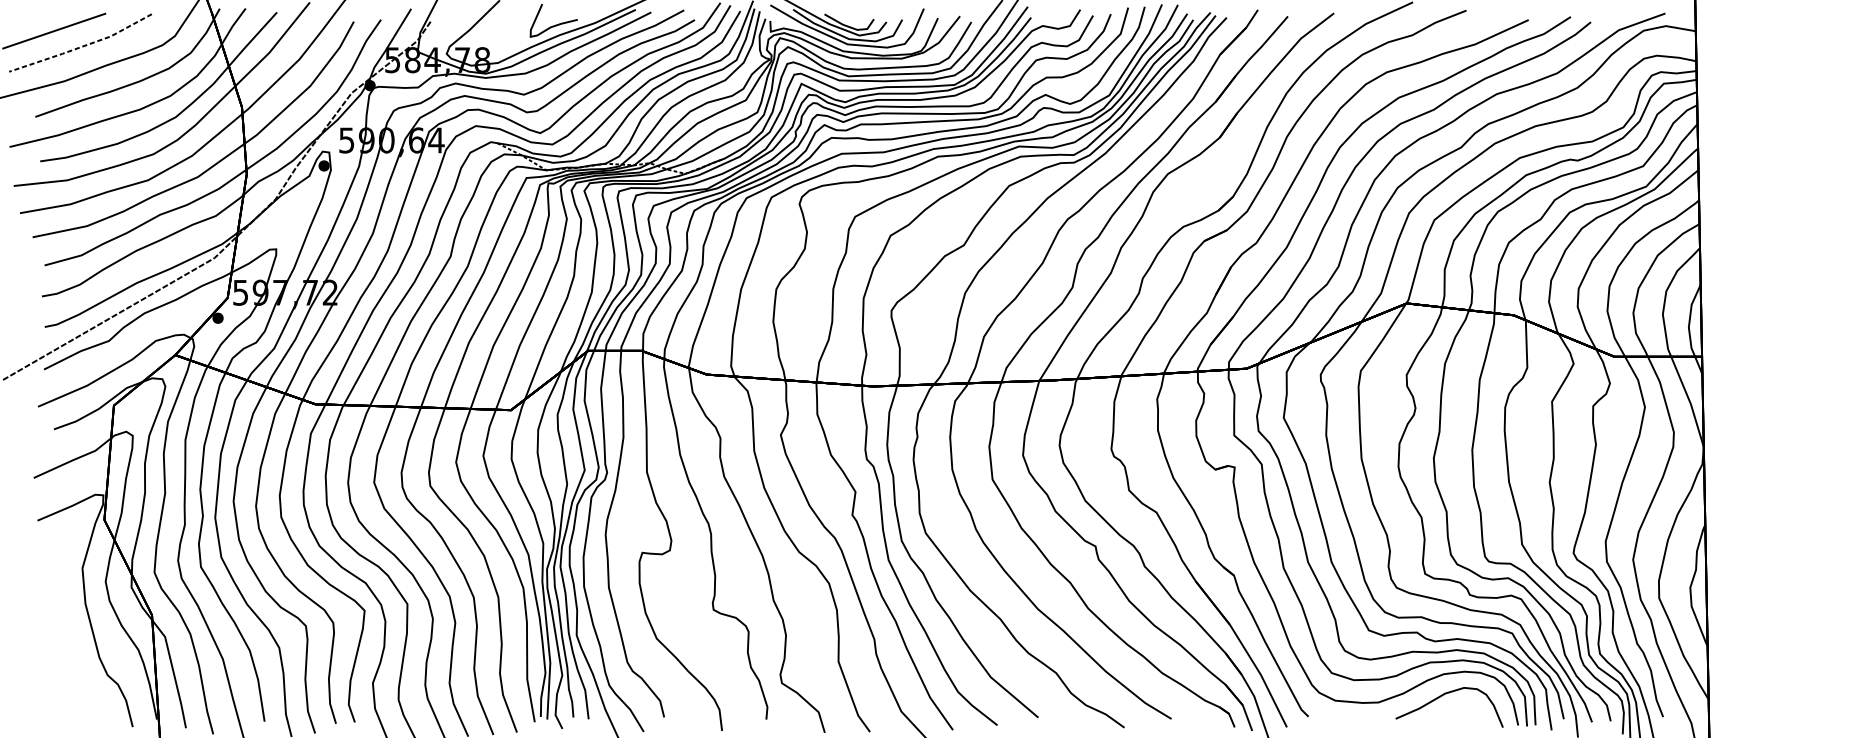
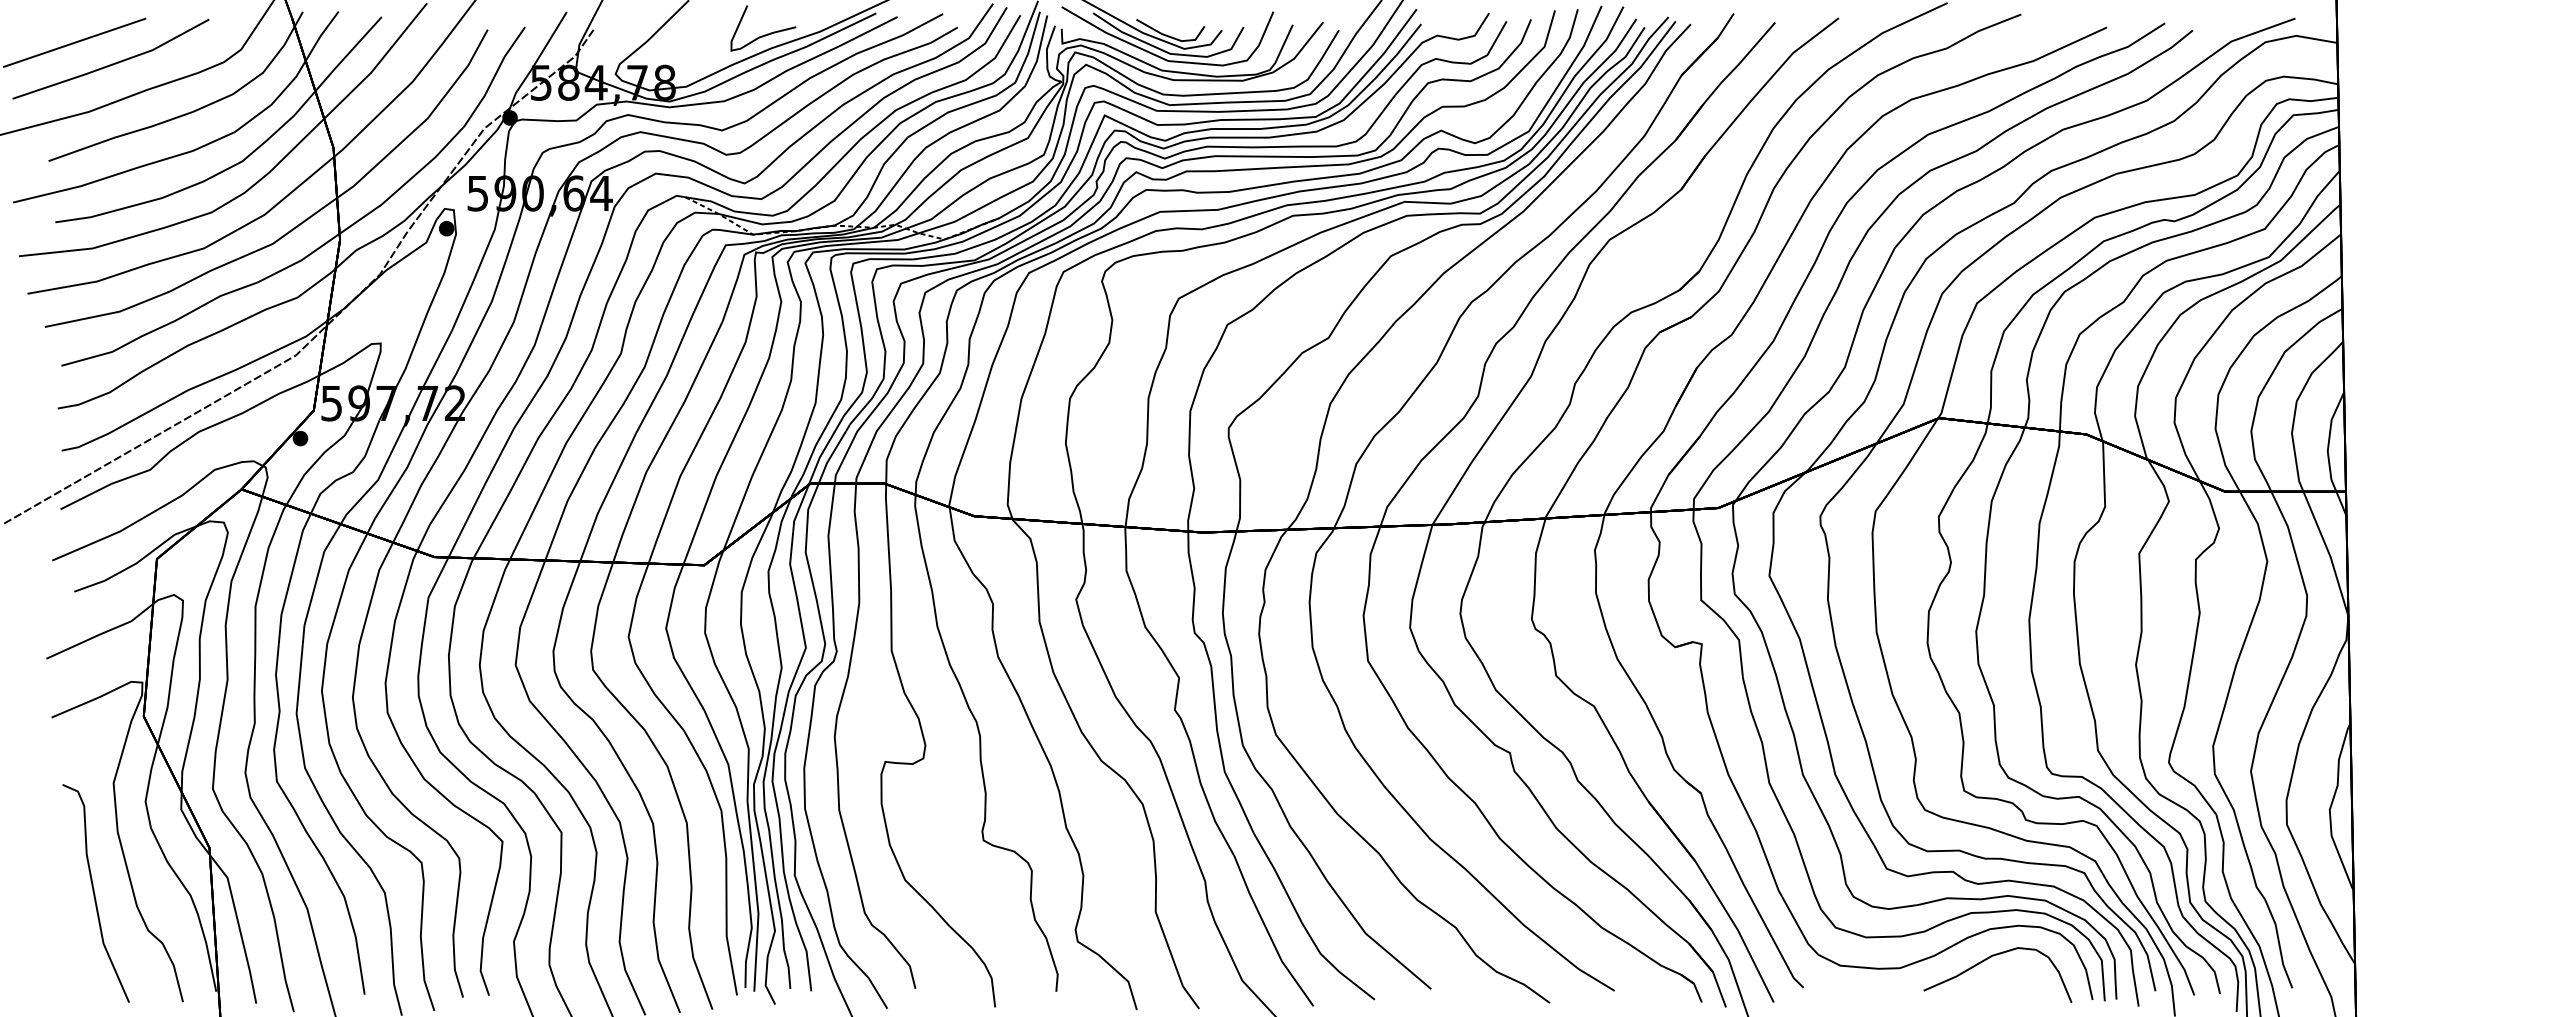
line: (82, 46) -> (113, 64), dashed -> solid
curve: (68, 648) -> (94, 893), added

